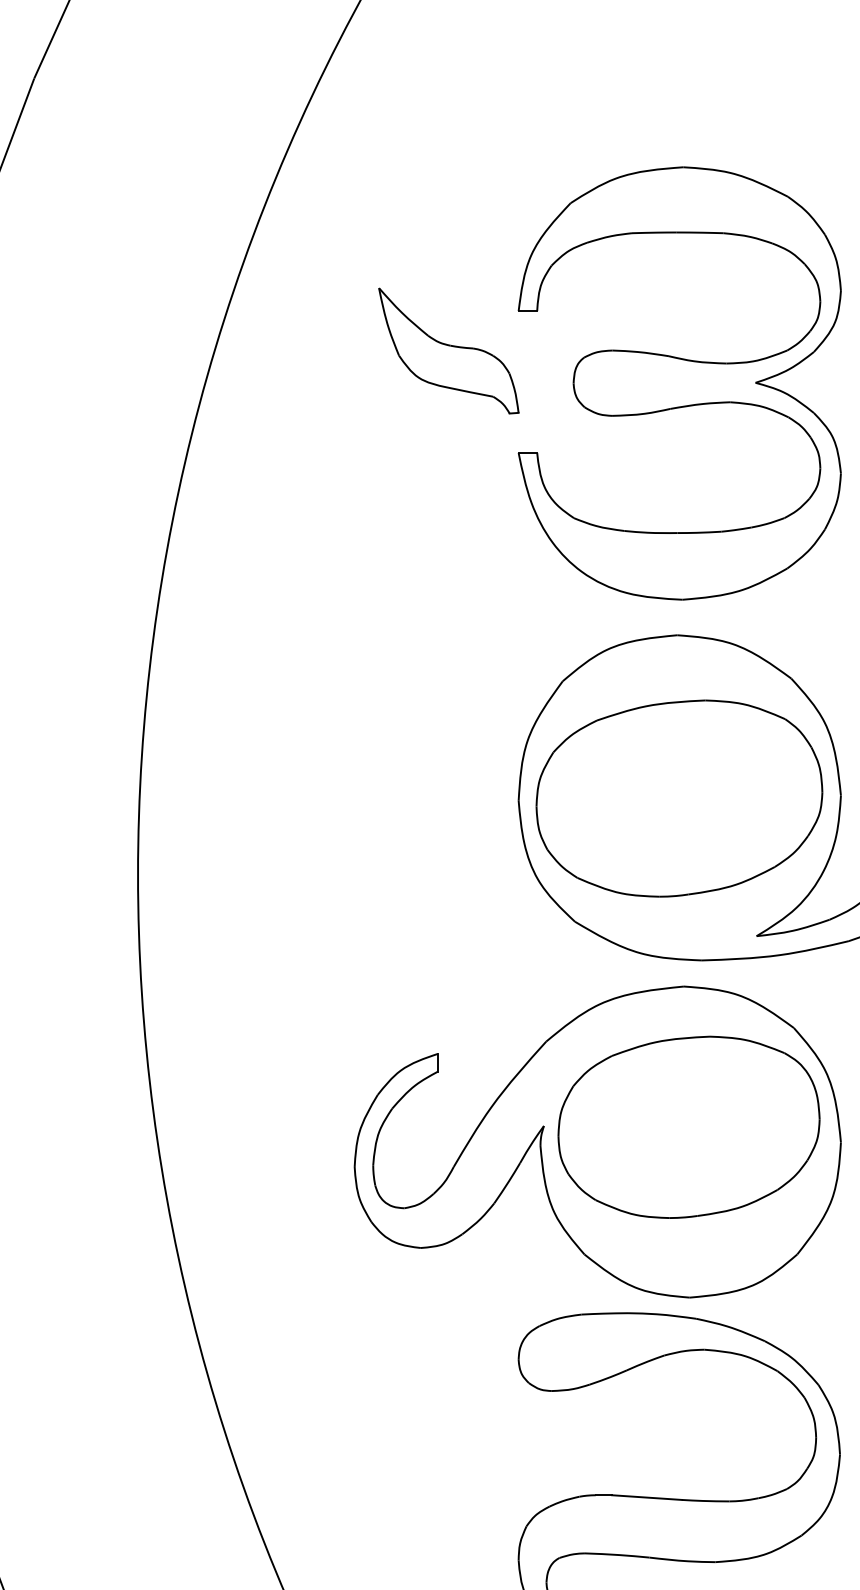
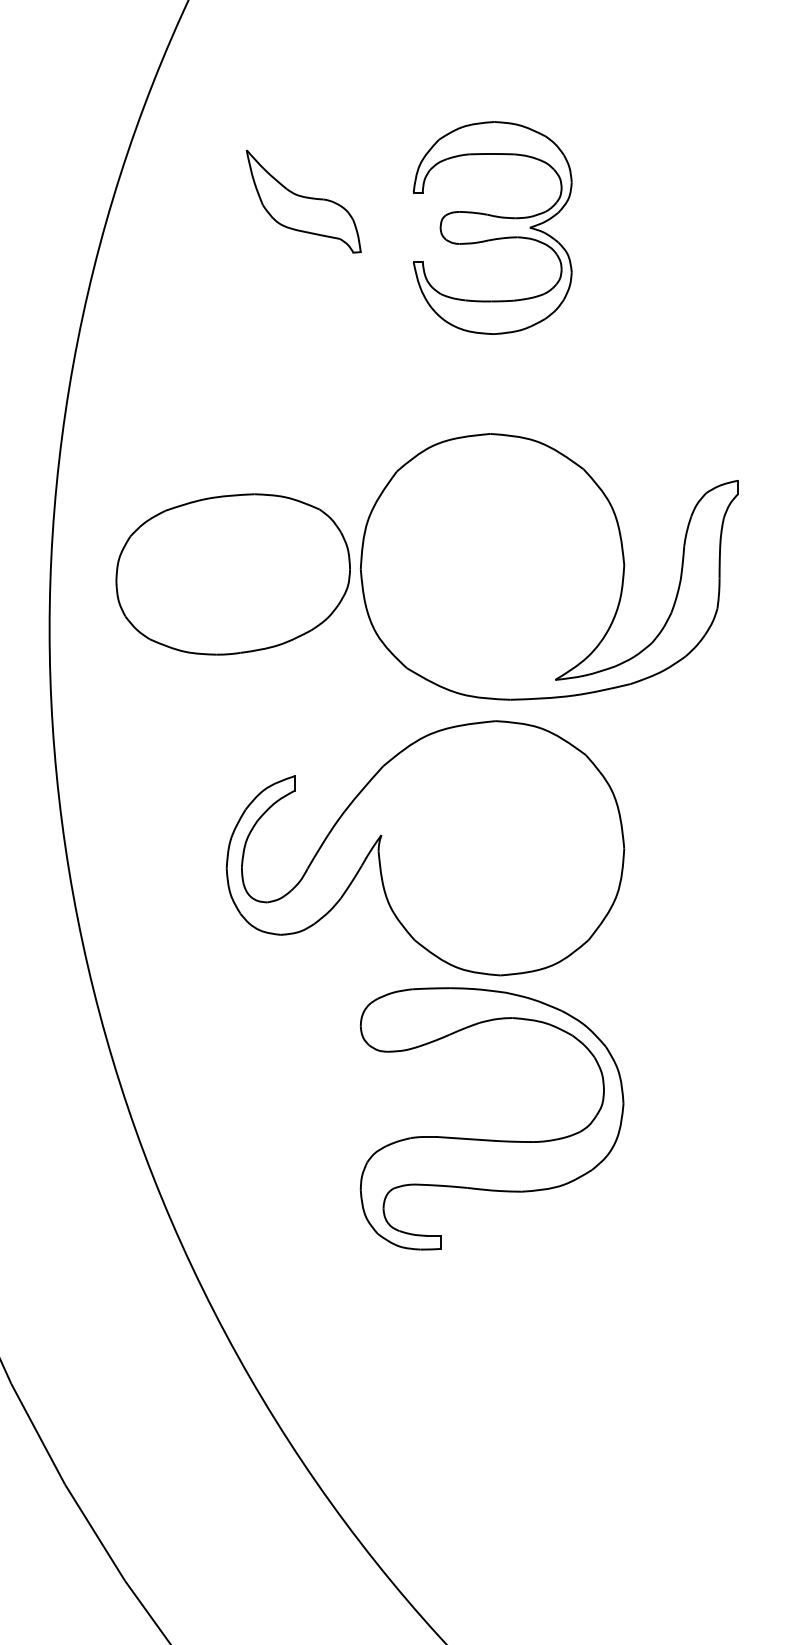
part: (679, 382) -> (492, 227), size x0.6
part: (678, 798) -> (232, 574), moved
part: (688, 1127) -> (499, 836), removed

